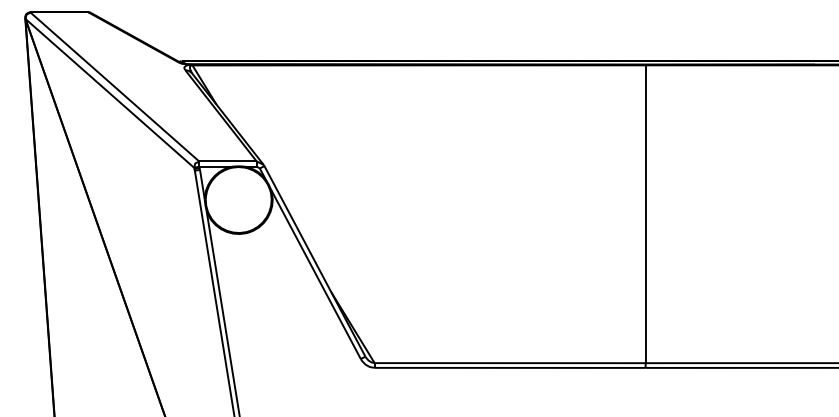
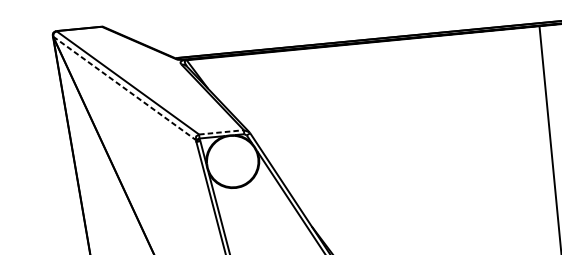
line: (109, 93) -> (124, 88), solid -> dashed
line: (228, 161) -> (221, 132), solid -> dashed

